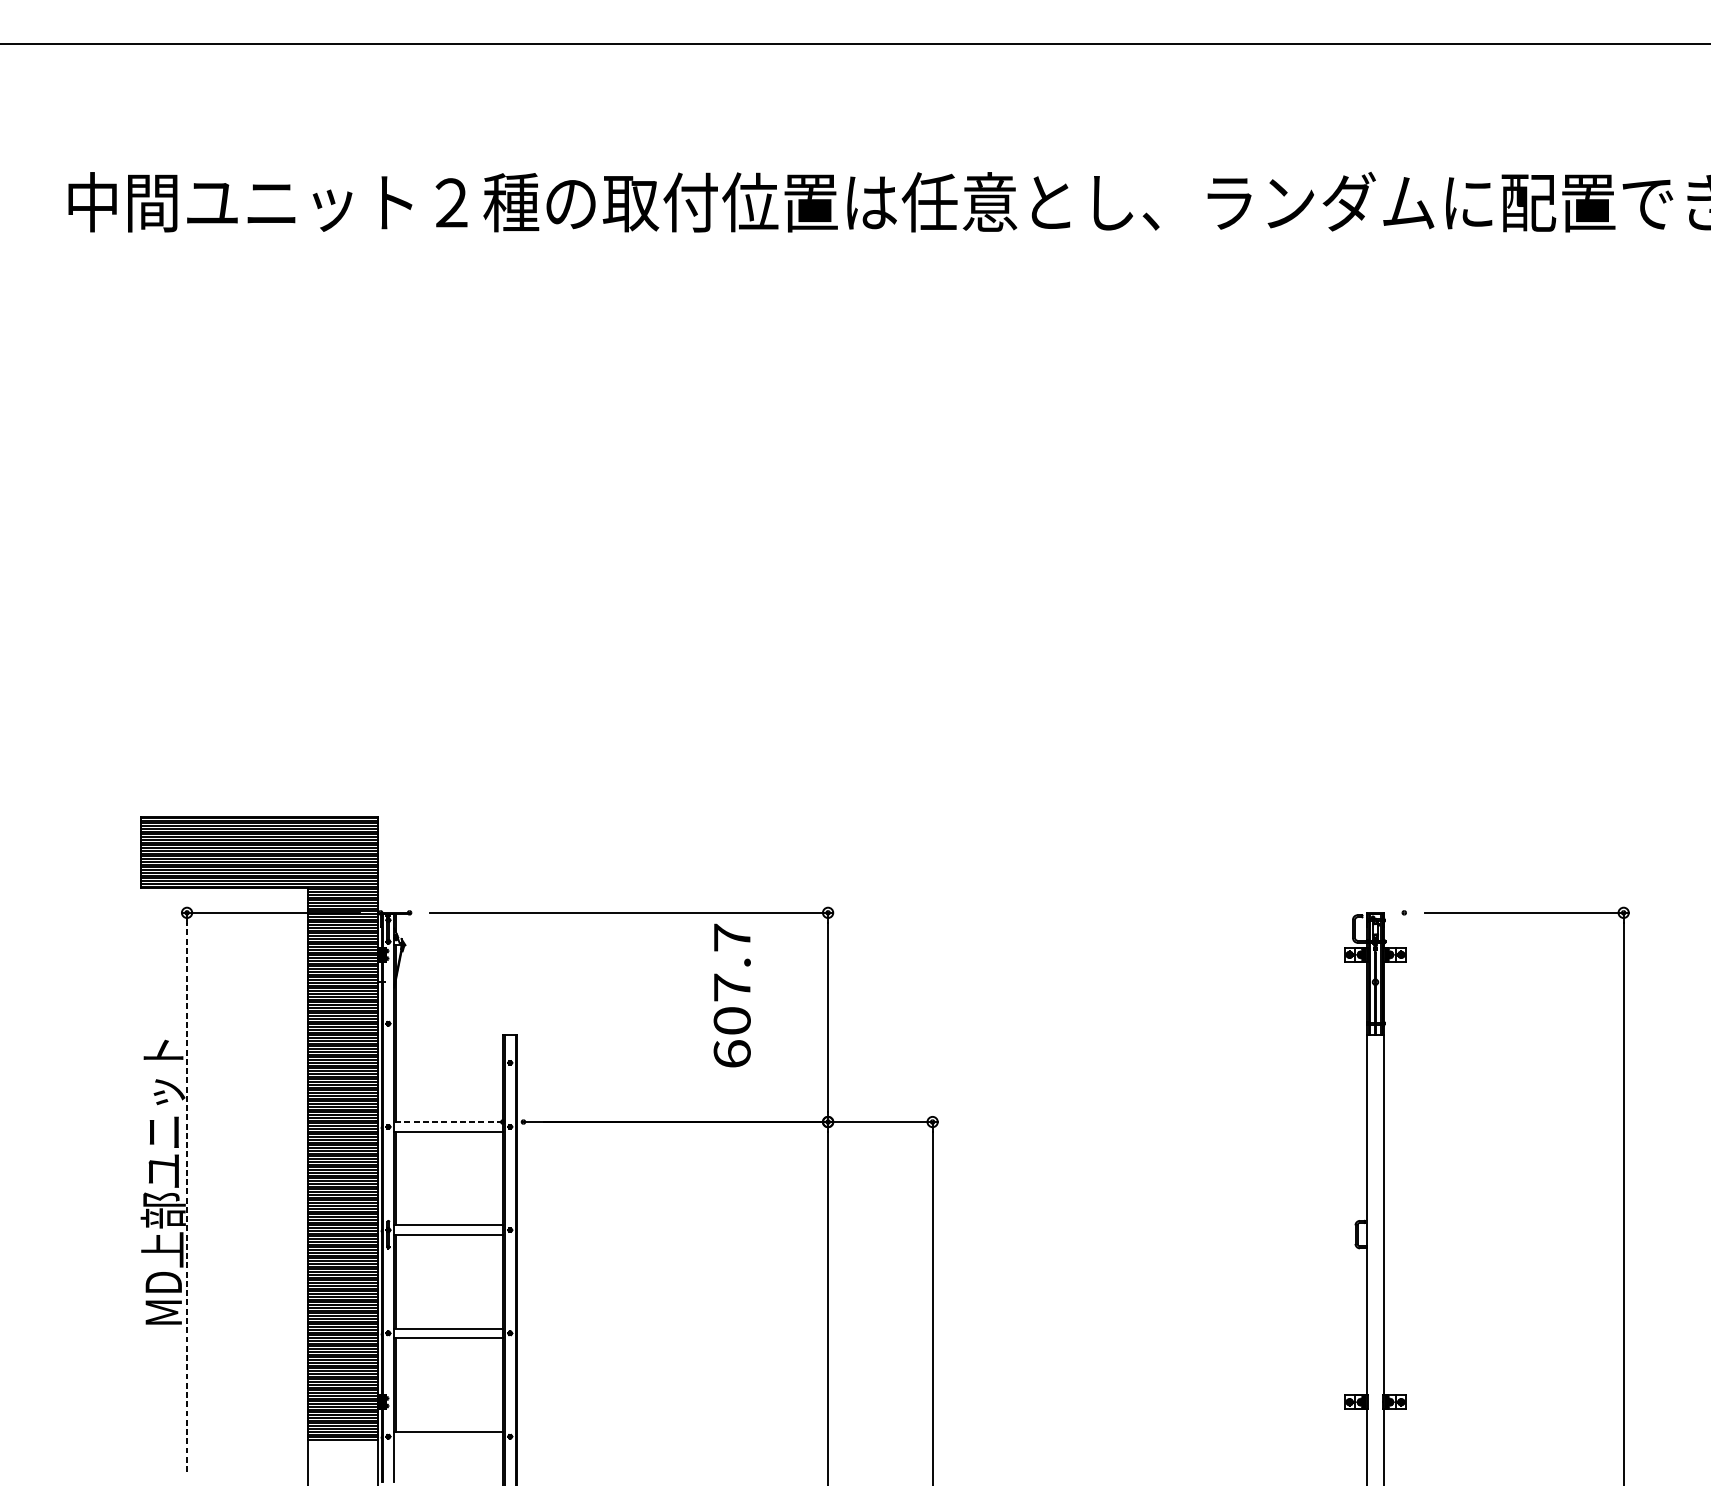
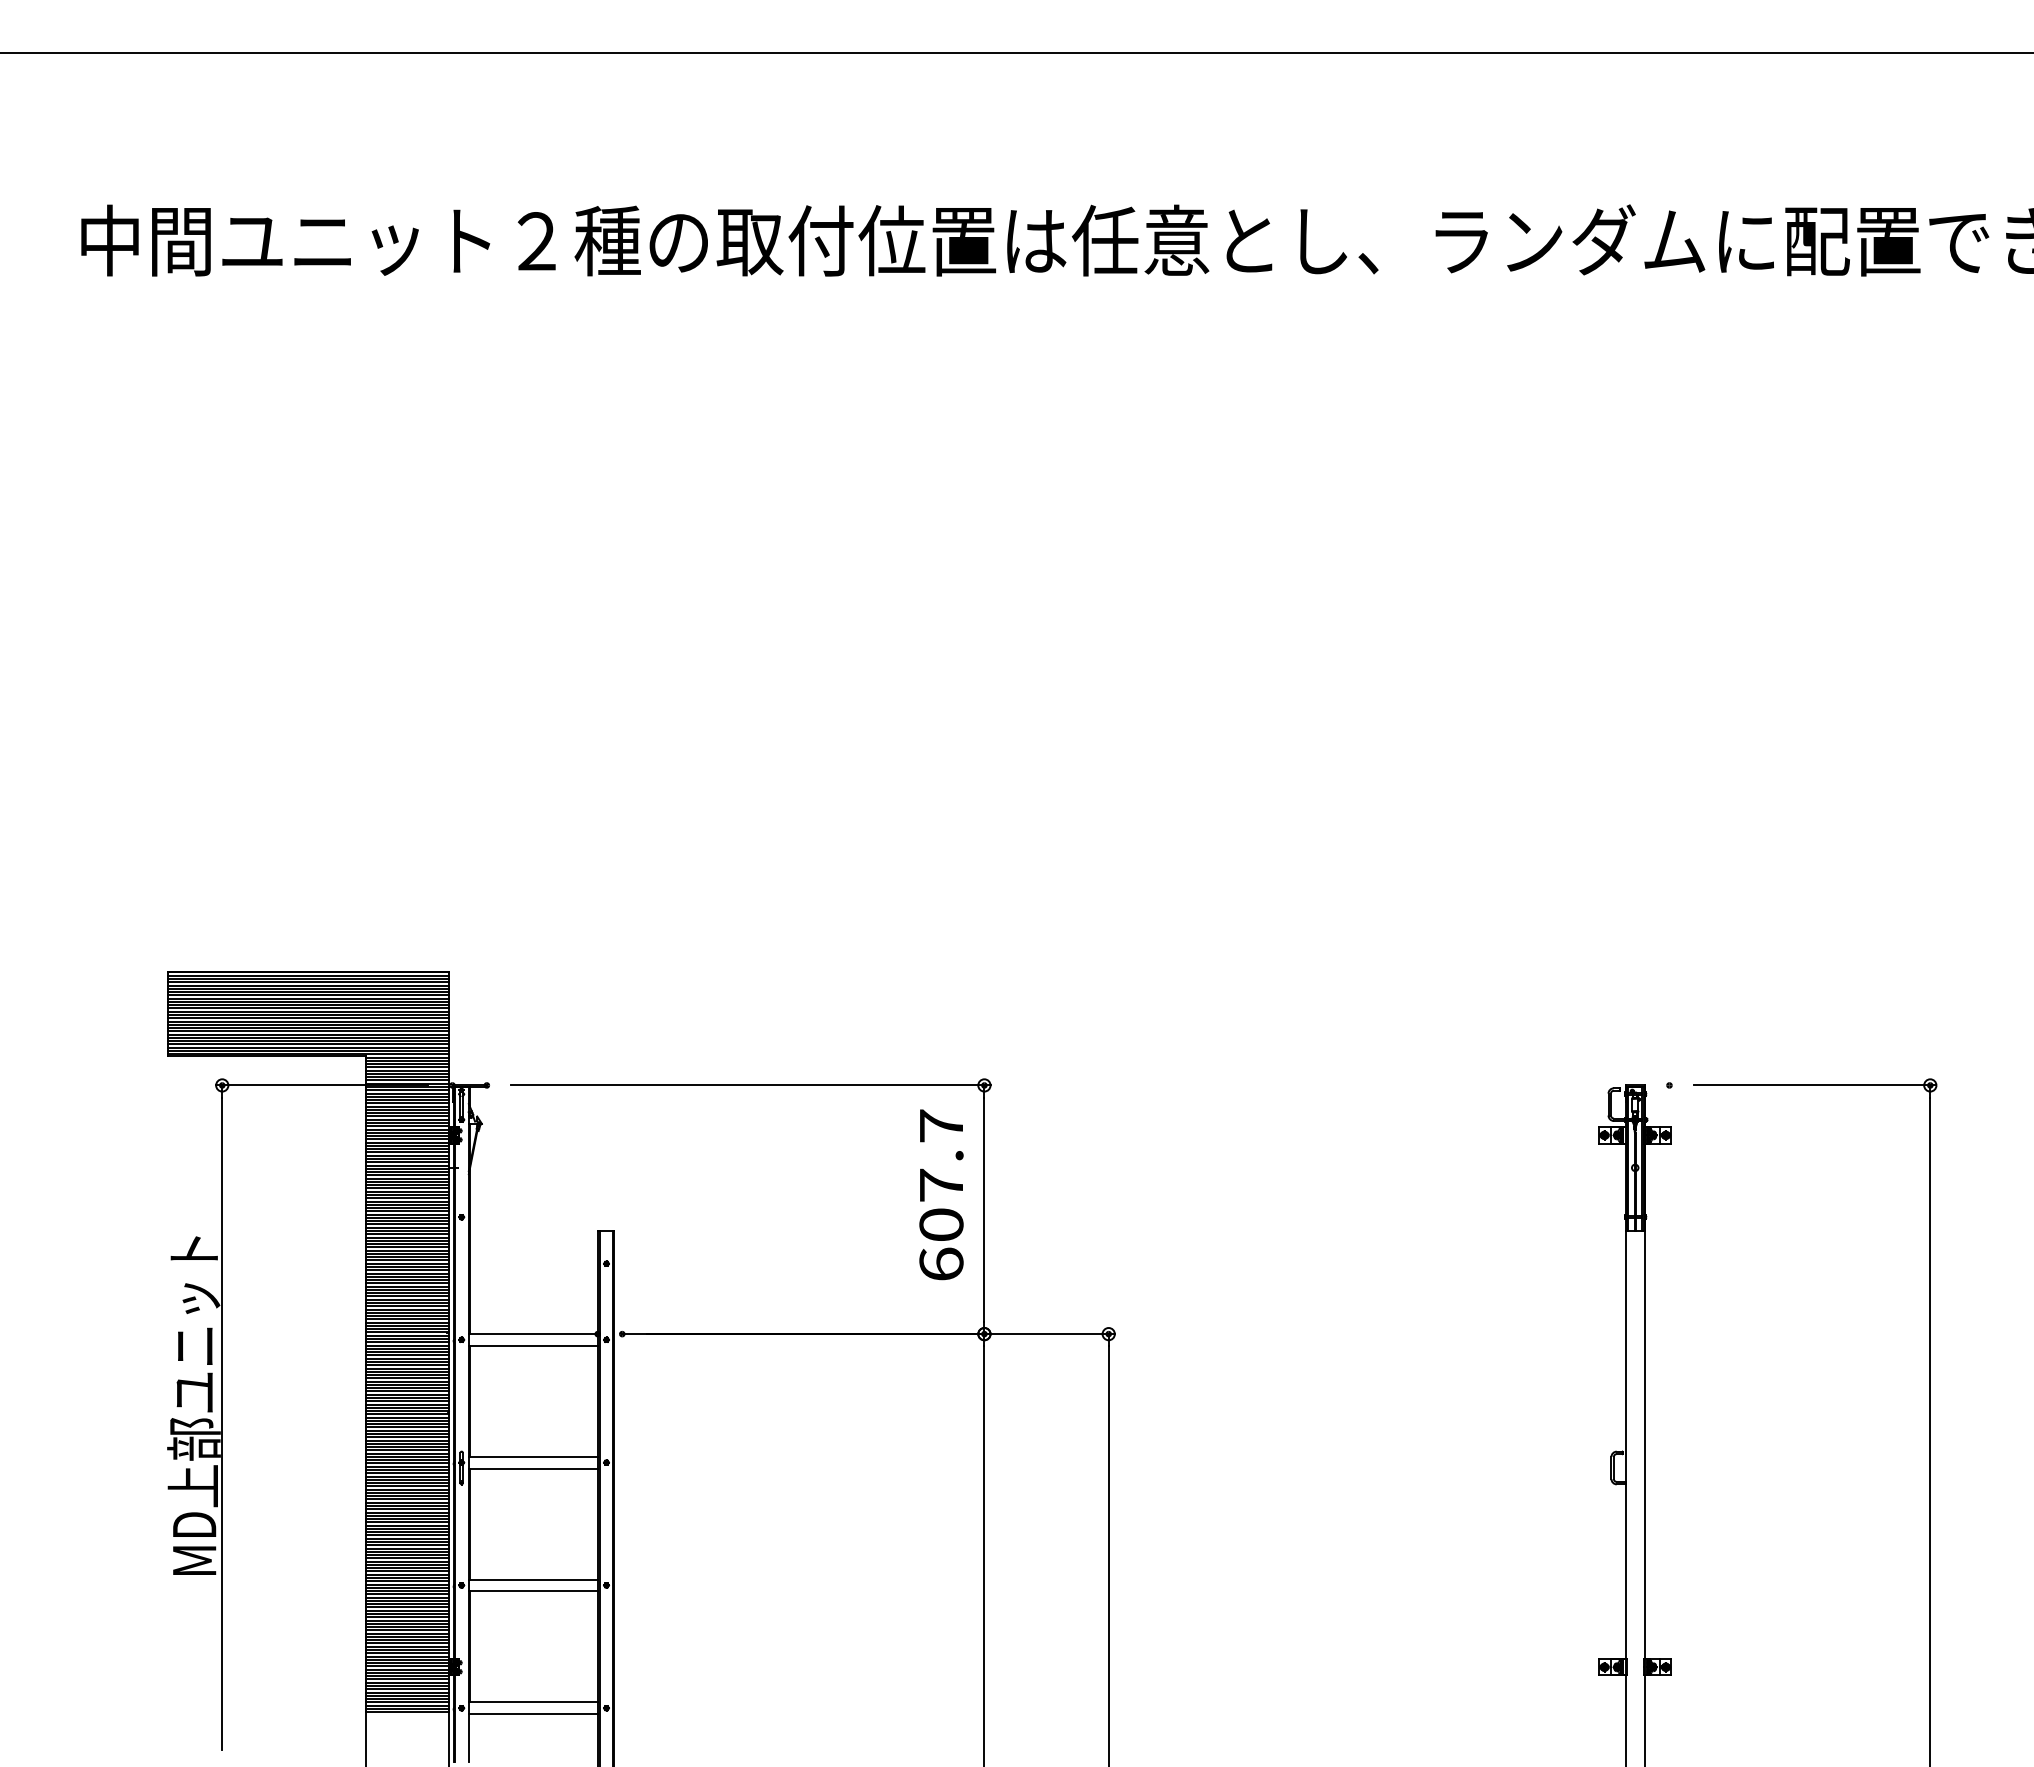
text: (732, 995) -> (941, 1194), moved
line: (447, 1122) -> (532, 1334), dashed -> solid
line: (187, 1197) -> (222, 1423), dashed -> solid
line: (447, 1441) -> (532, 1713), added

